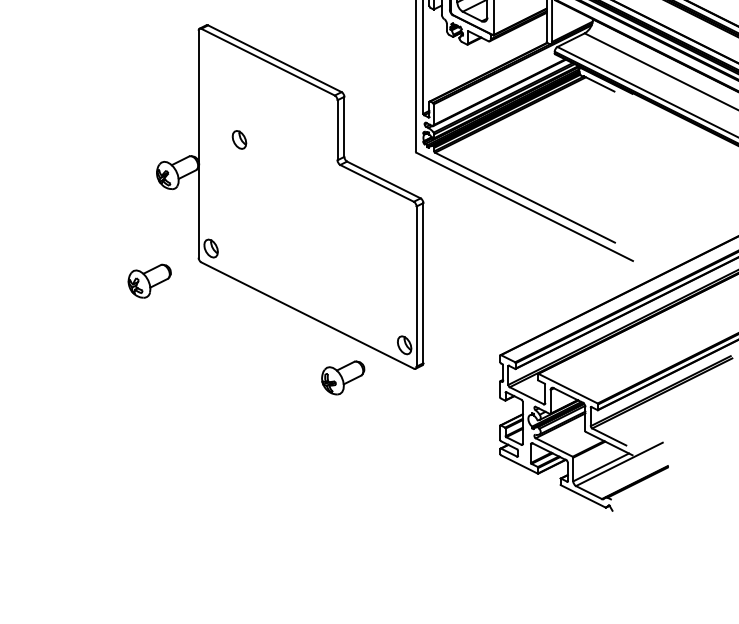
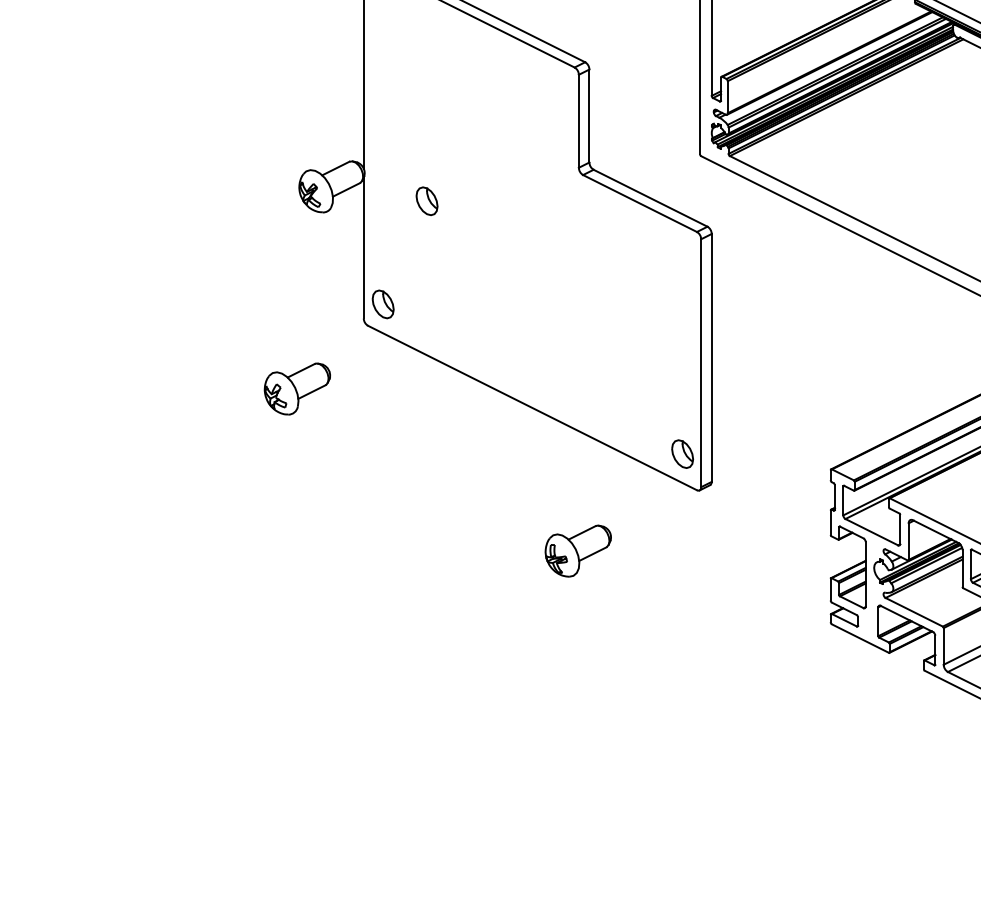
part: (239, 139) -> (427, 200), moved
part: (149, 280) -> (297, 387), moved
part: (343, 377) -> (578, 550), moved

